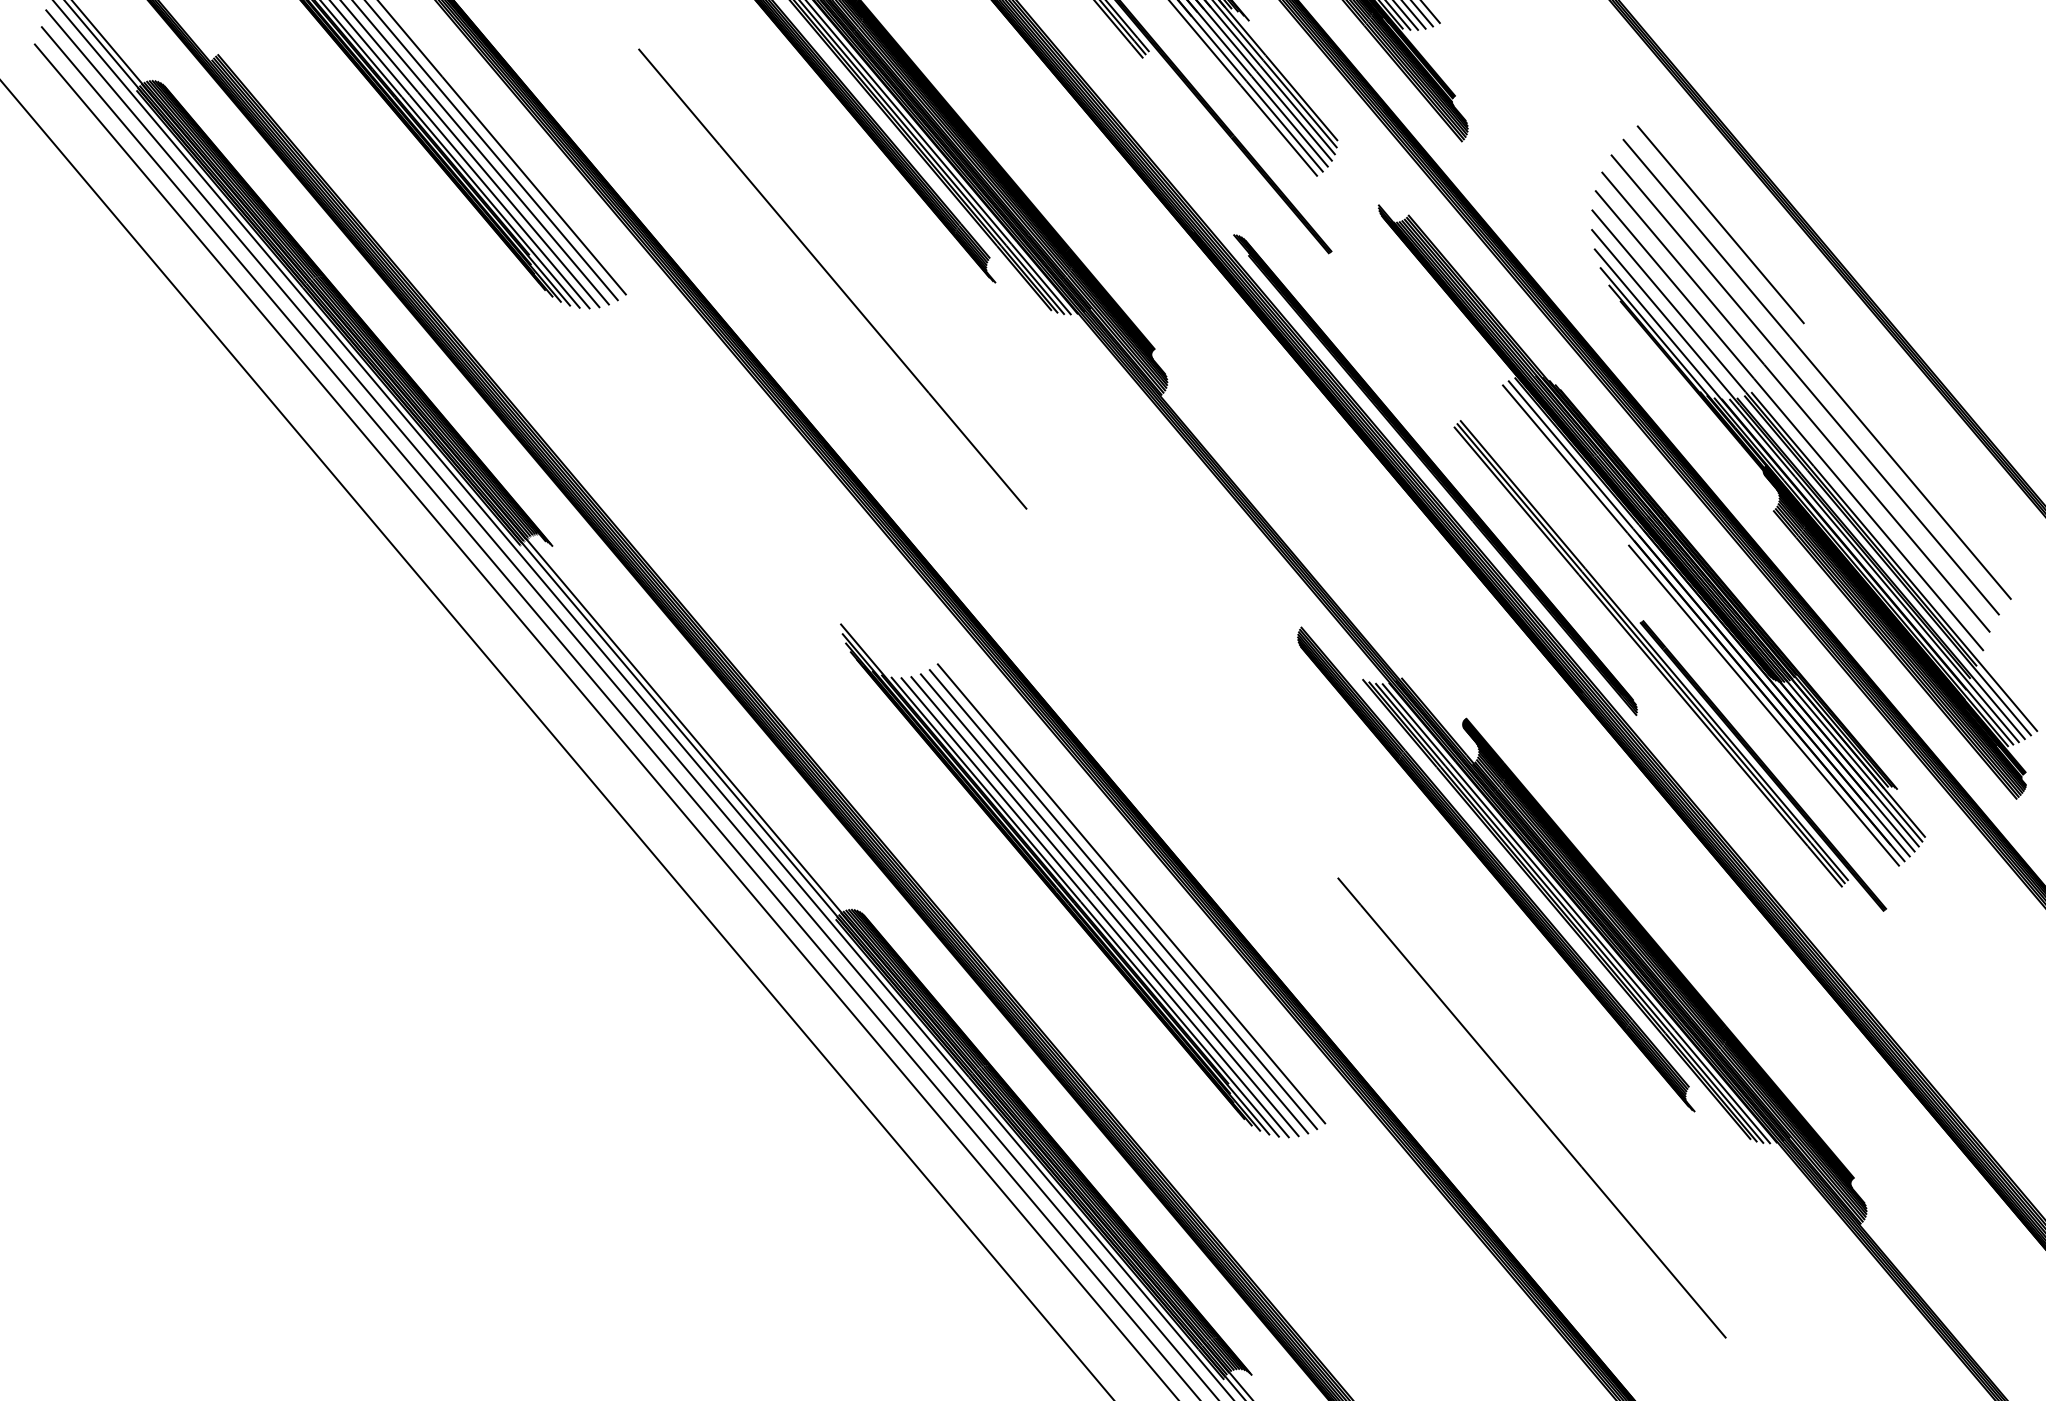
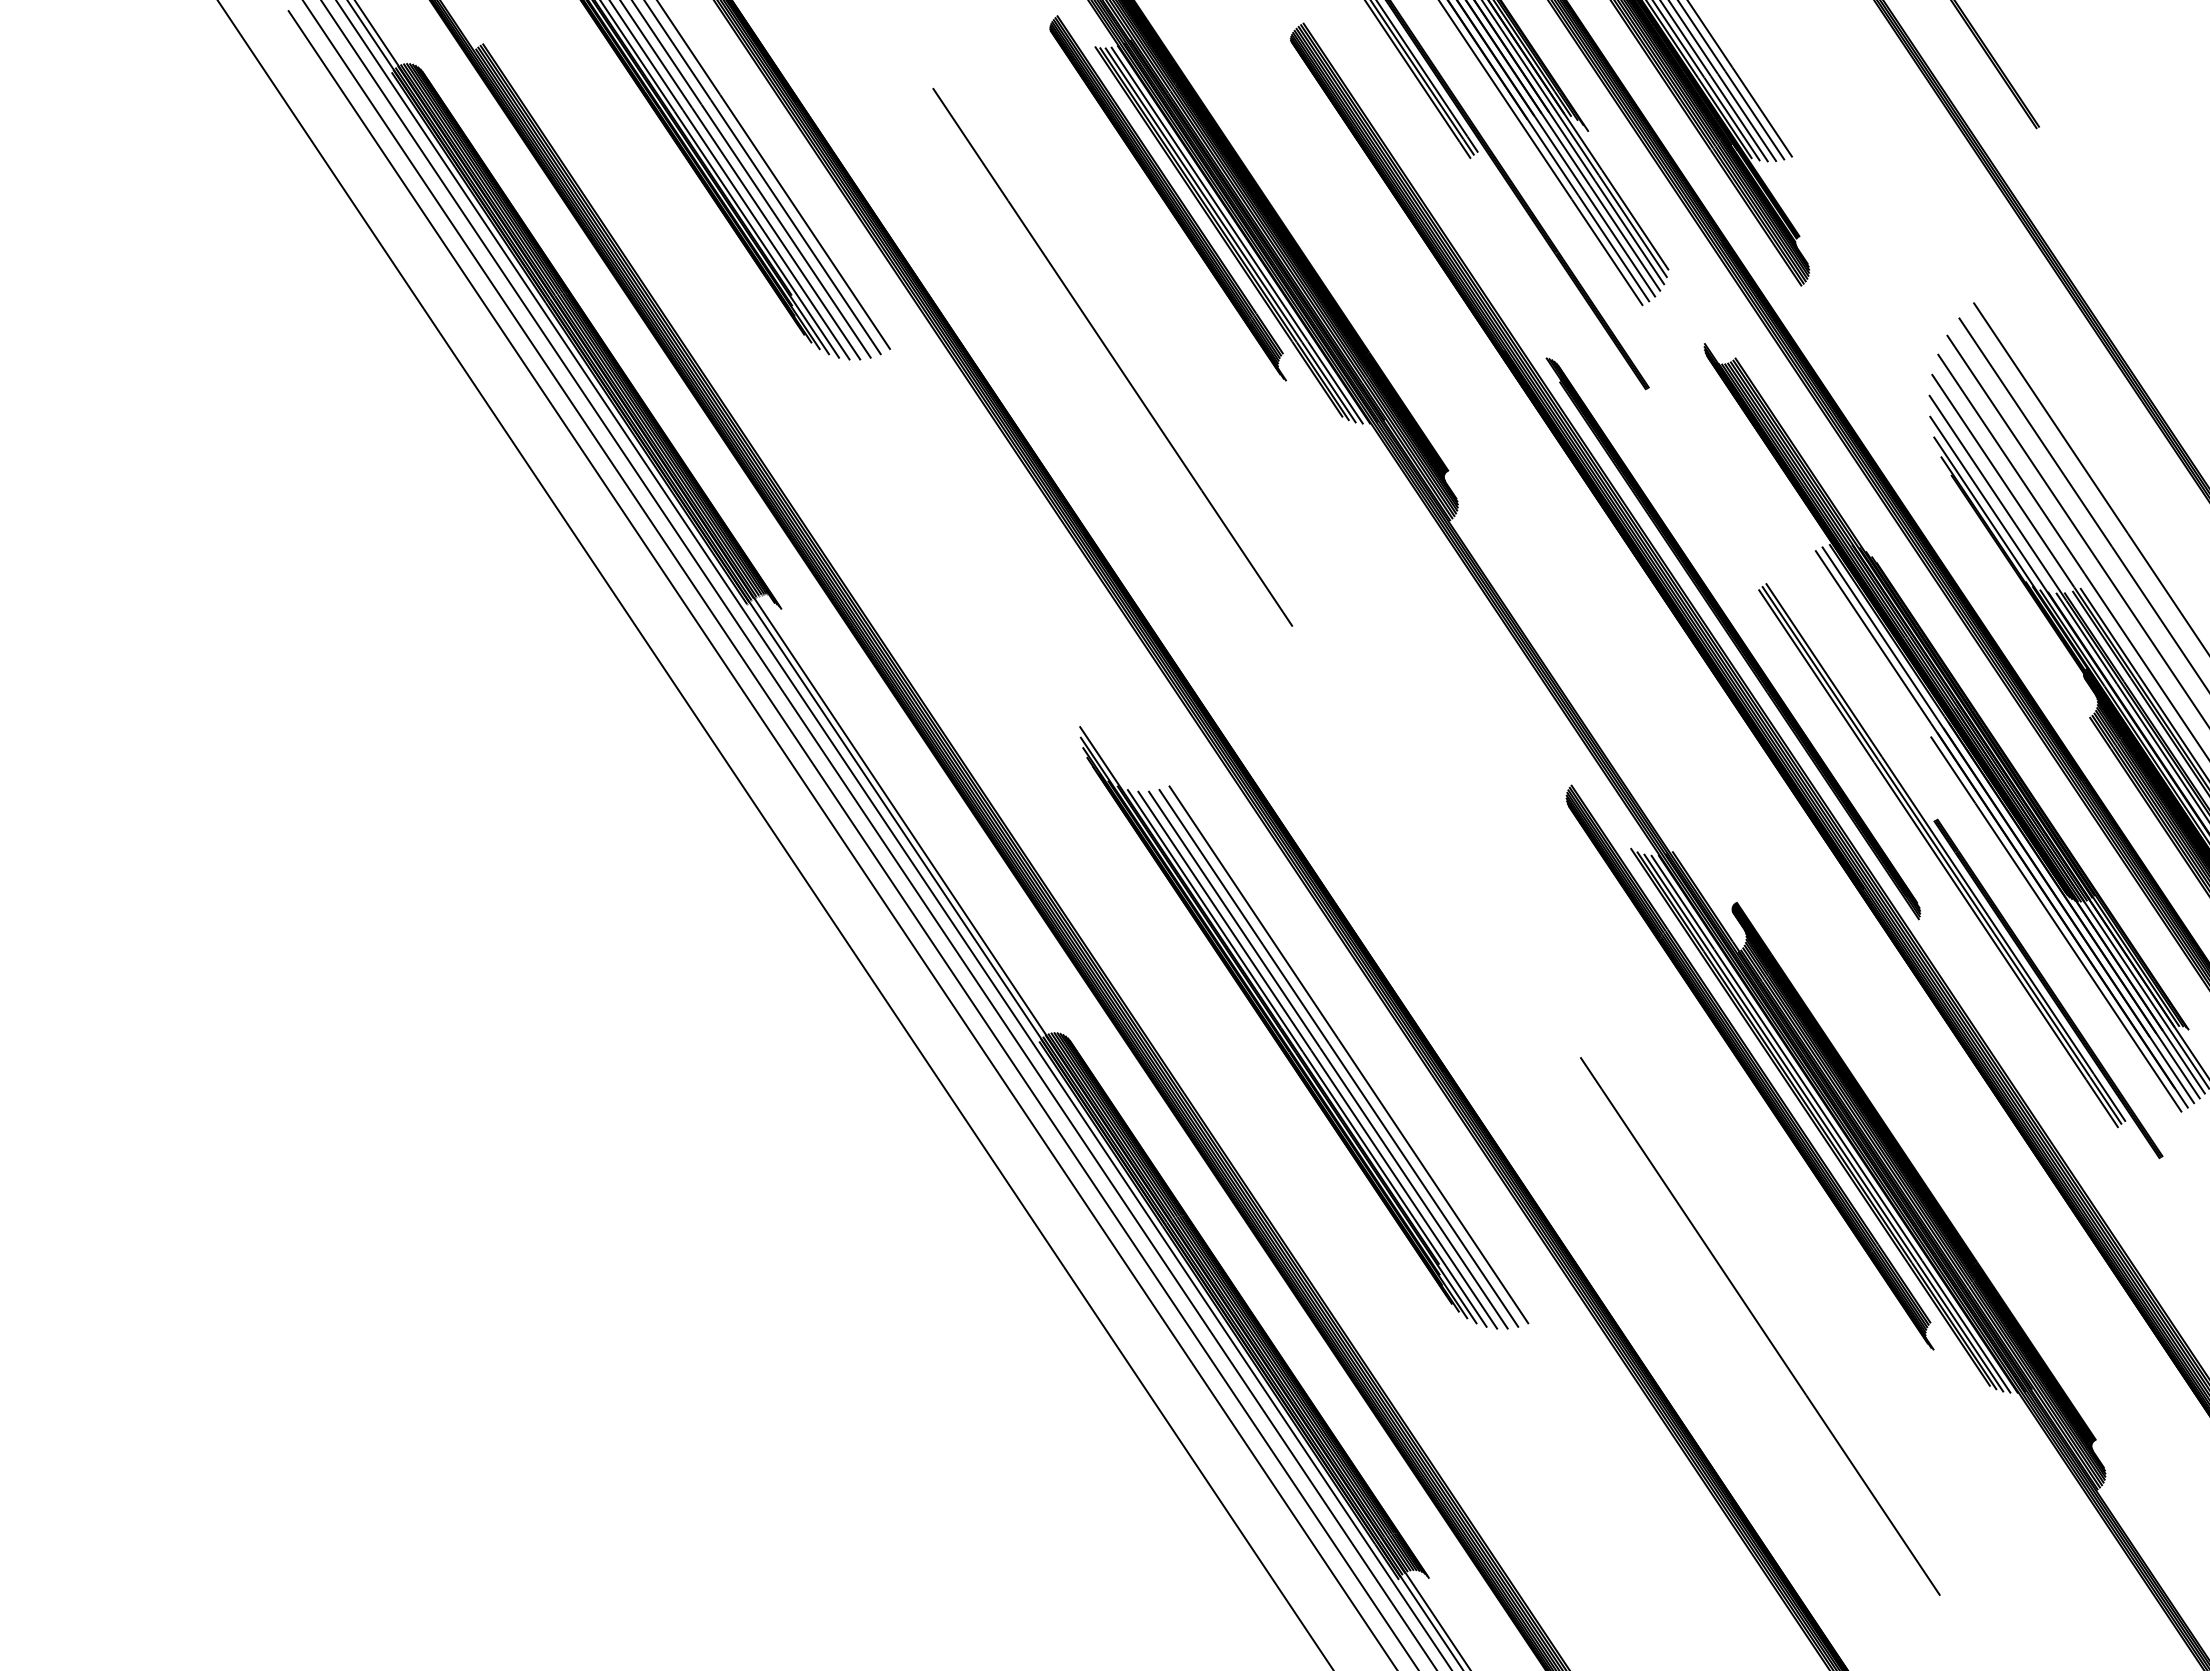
line: (1720, 224) -> (2067, 405), removed
line: (1130, 893) -> (1357, 1049), removed

